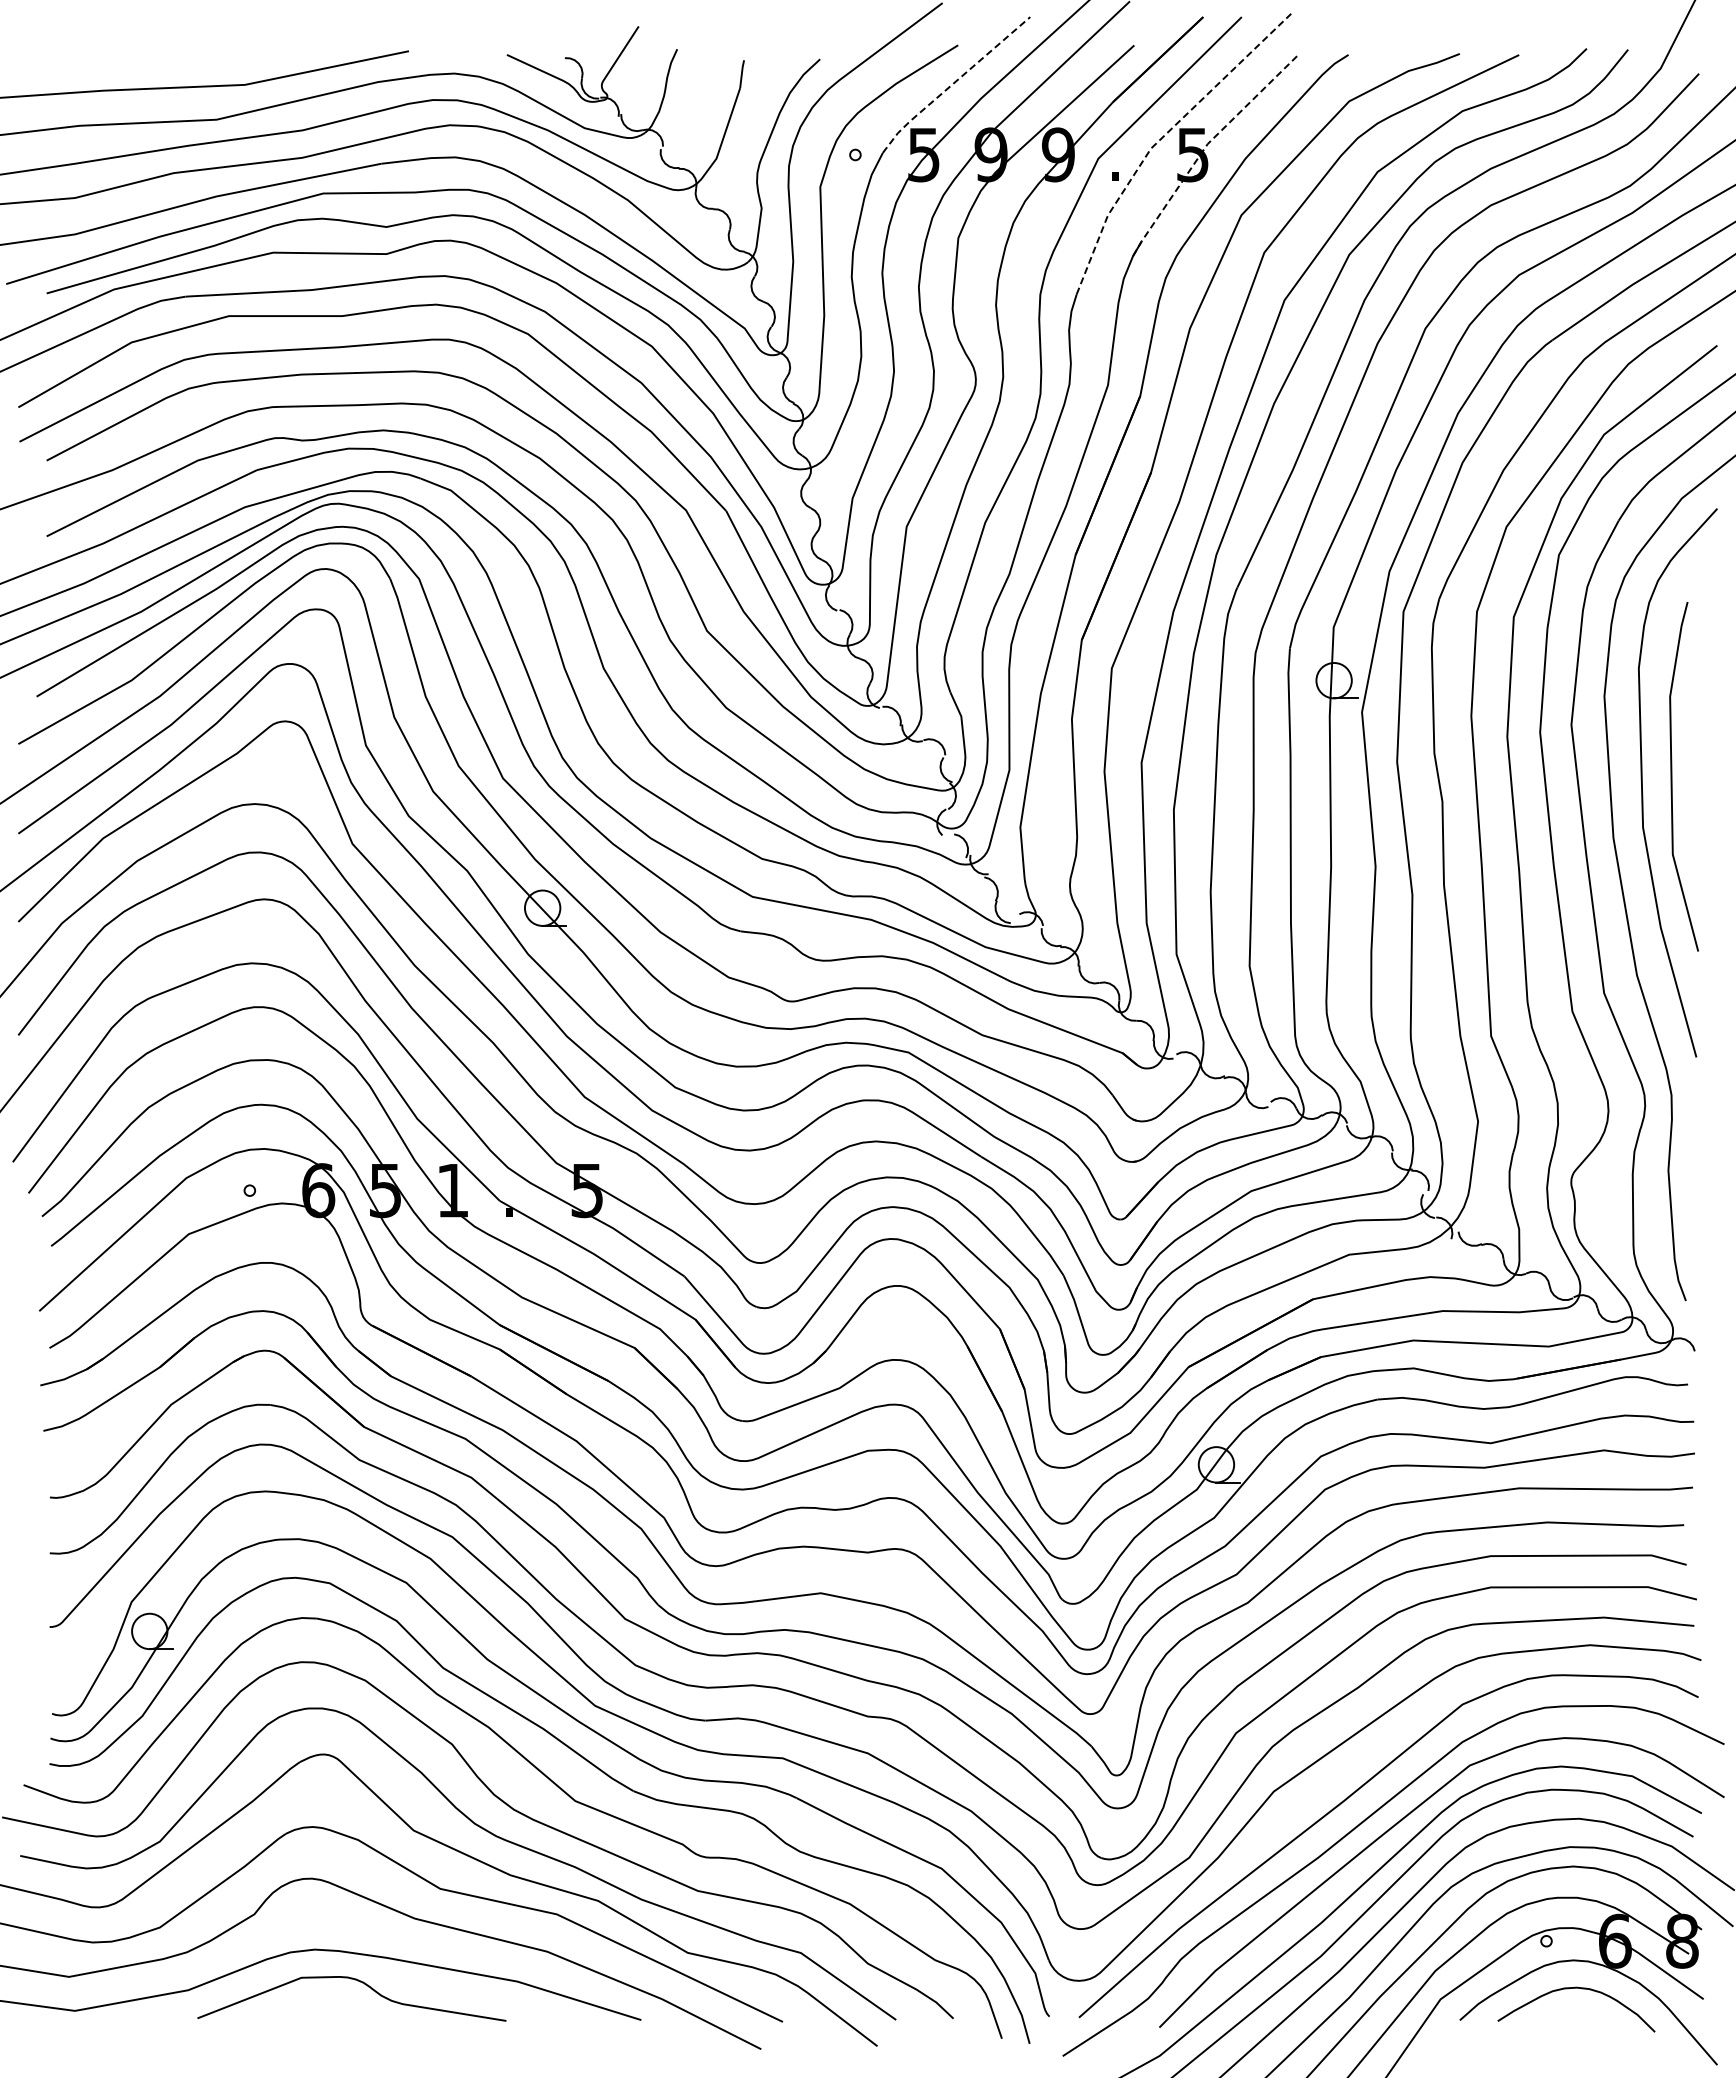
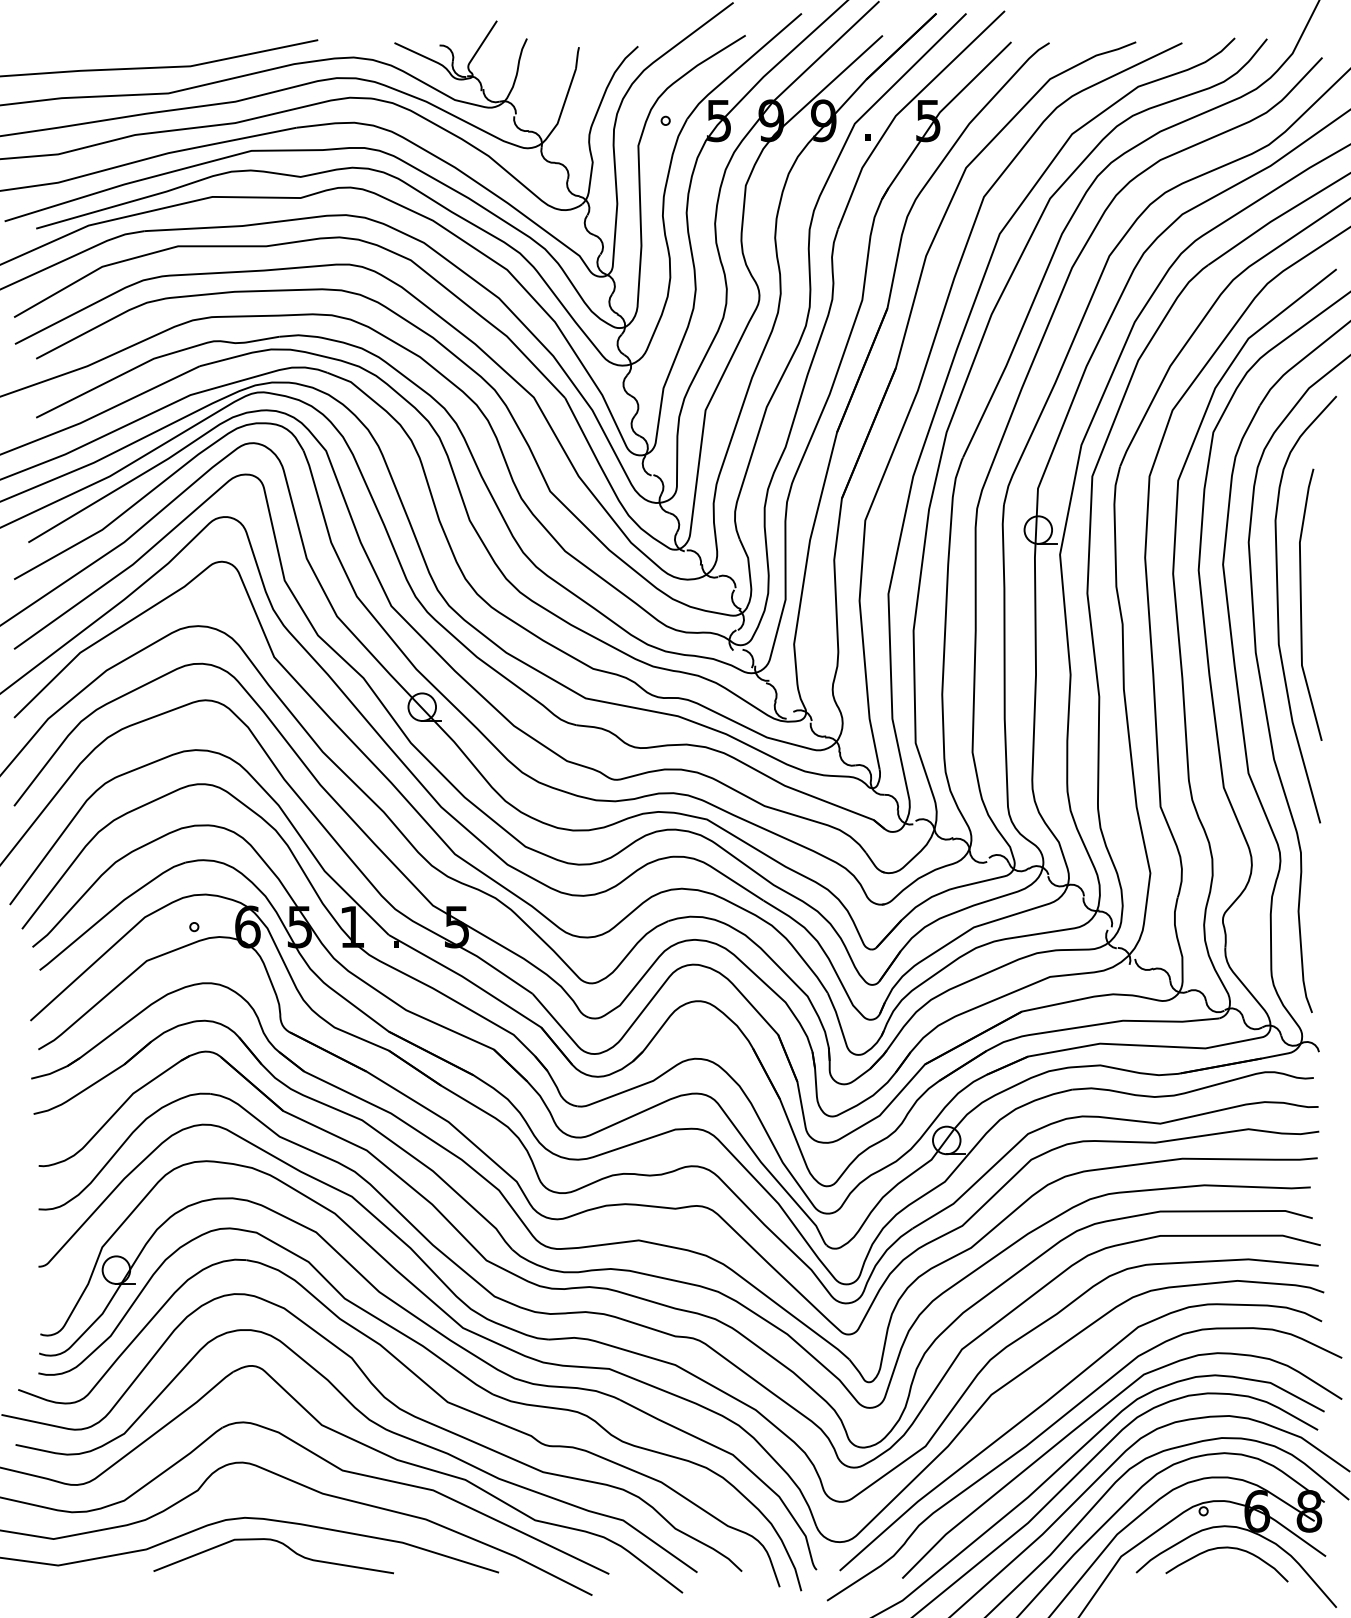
line: (953, 83) -> (742, 65), dashed -> solid
line: (1161, 138) -> (903, 108), dashed -> solid
line: (1206, 146) -> (938, 114), dashed -> solid

